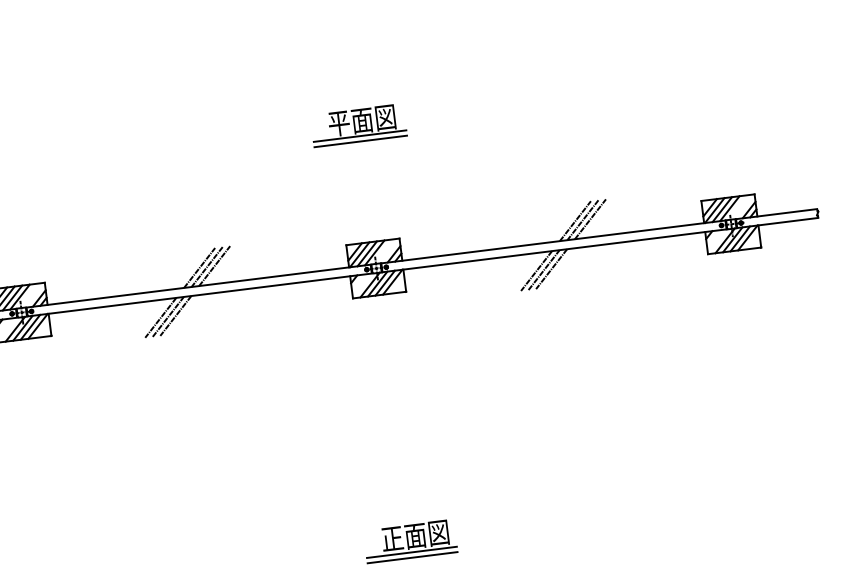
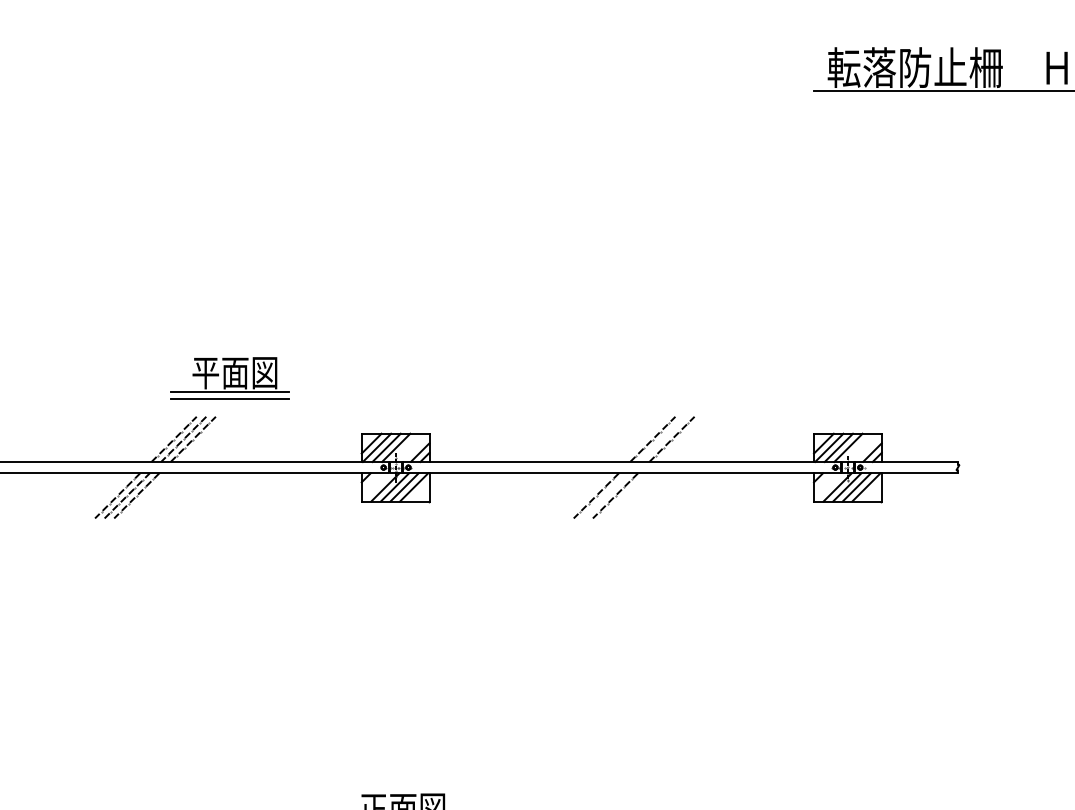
part: (358, 125) -> (229, 378), moved
line: (582, 219) -> (662, 438), removed
line: (543, 269) -> (605, 495), removed

